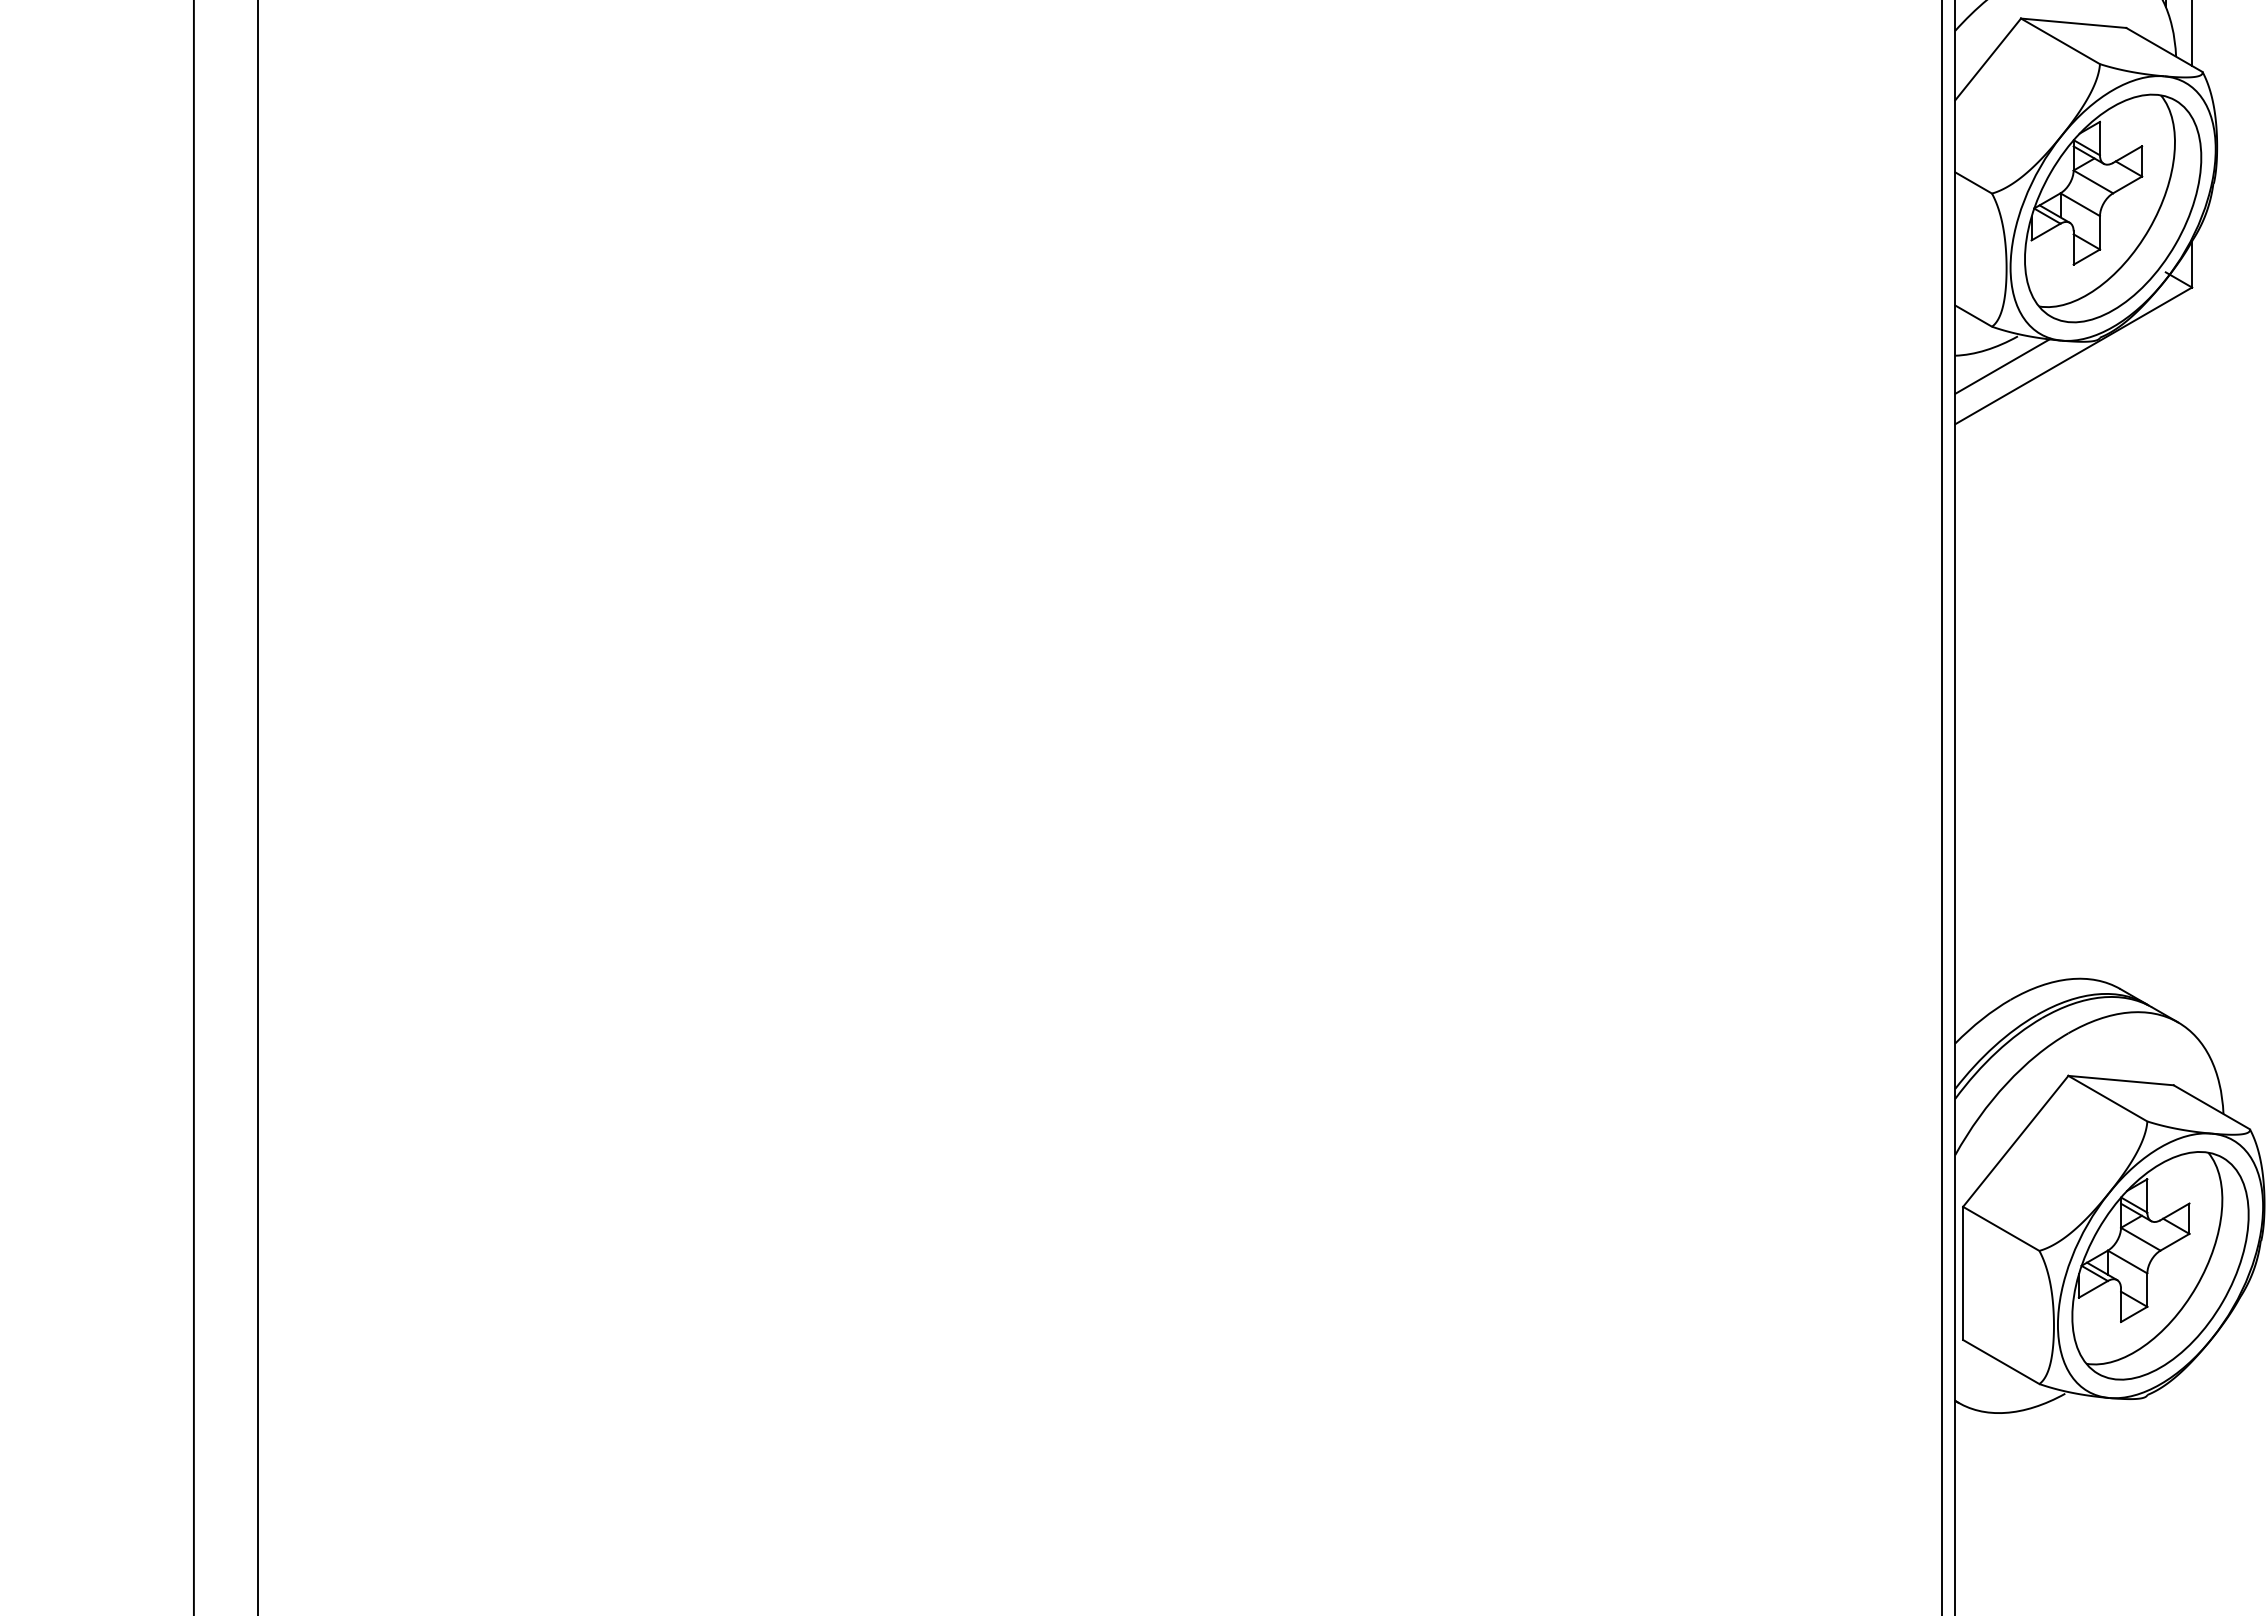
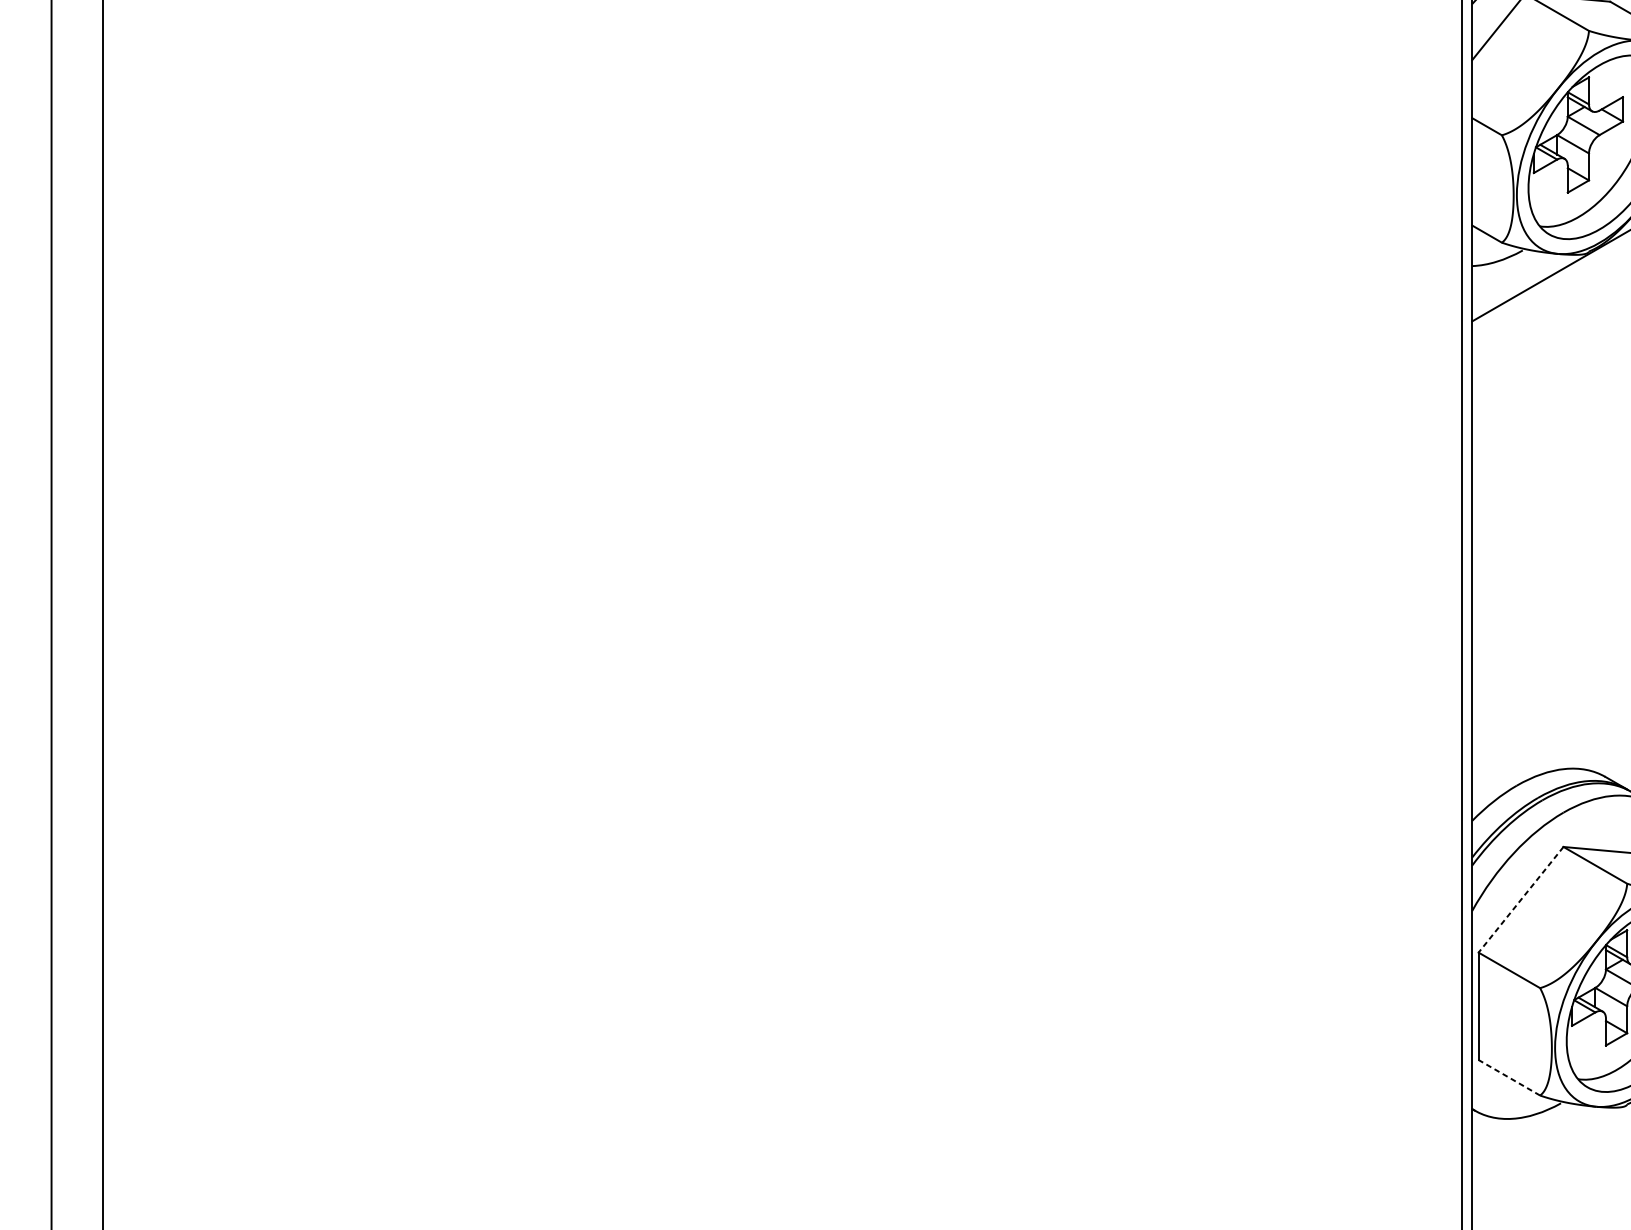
line: (2002, 365) -> (1510, 273), removed
line: (2015, 1141) -> (1520, 899), solid -> dashed
line: (2000, 1361) -> (1508, 1077), solid -> dashed

